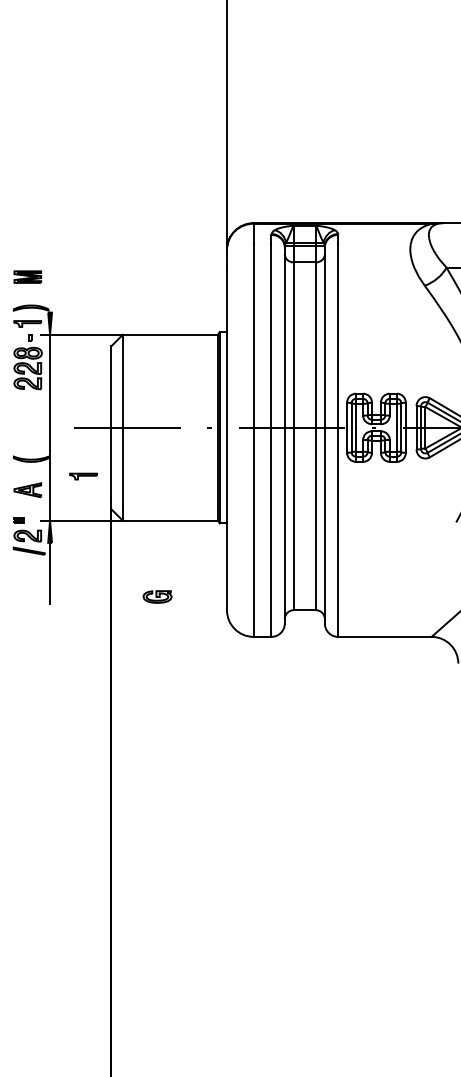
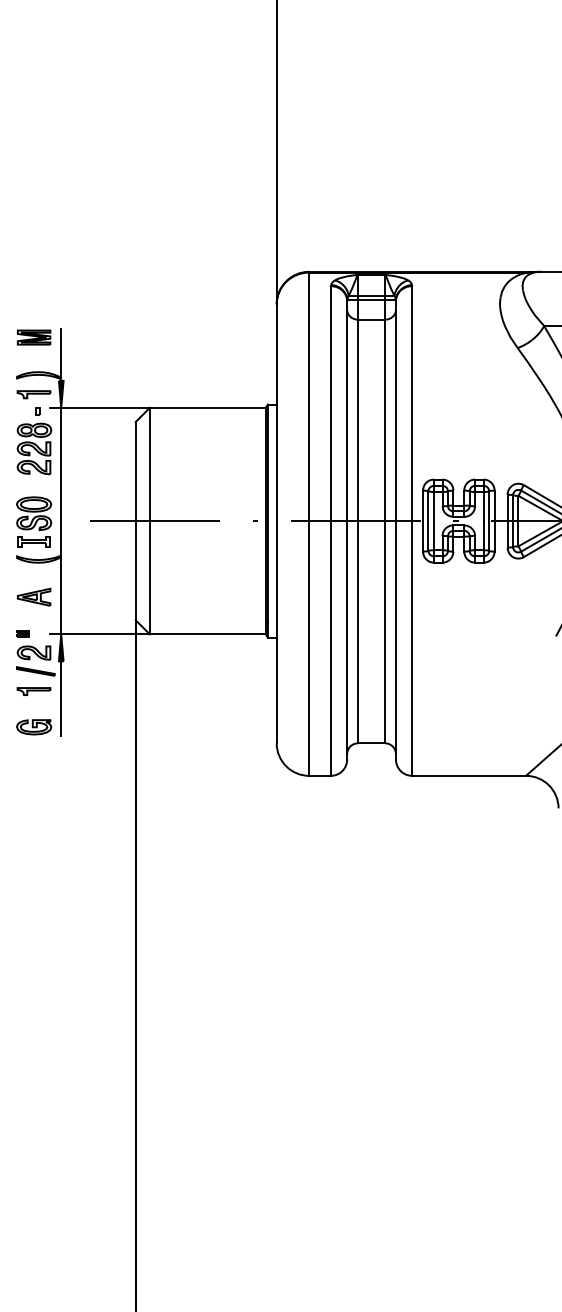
line: (50, 290) -> (61, 354), added
part: (28, 428) -> (34, 521), added
part: (83, 476) -> (33, 691), moved
part: (157, 597) -> (34, 727), moved

